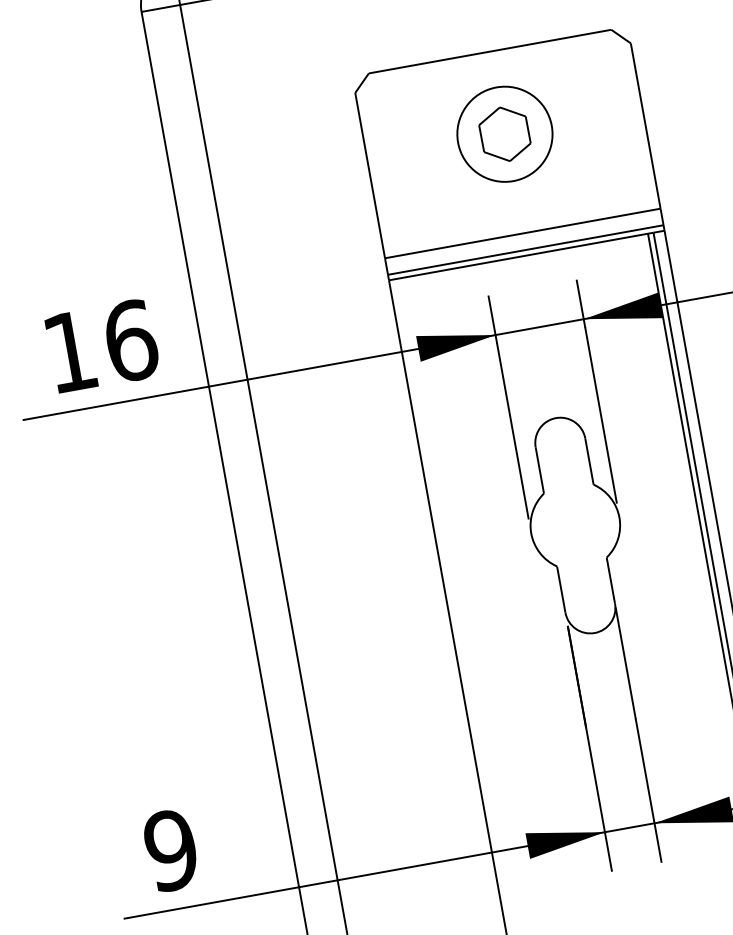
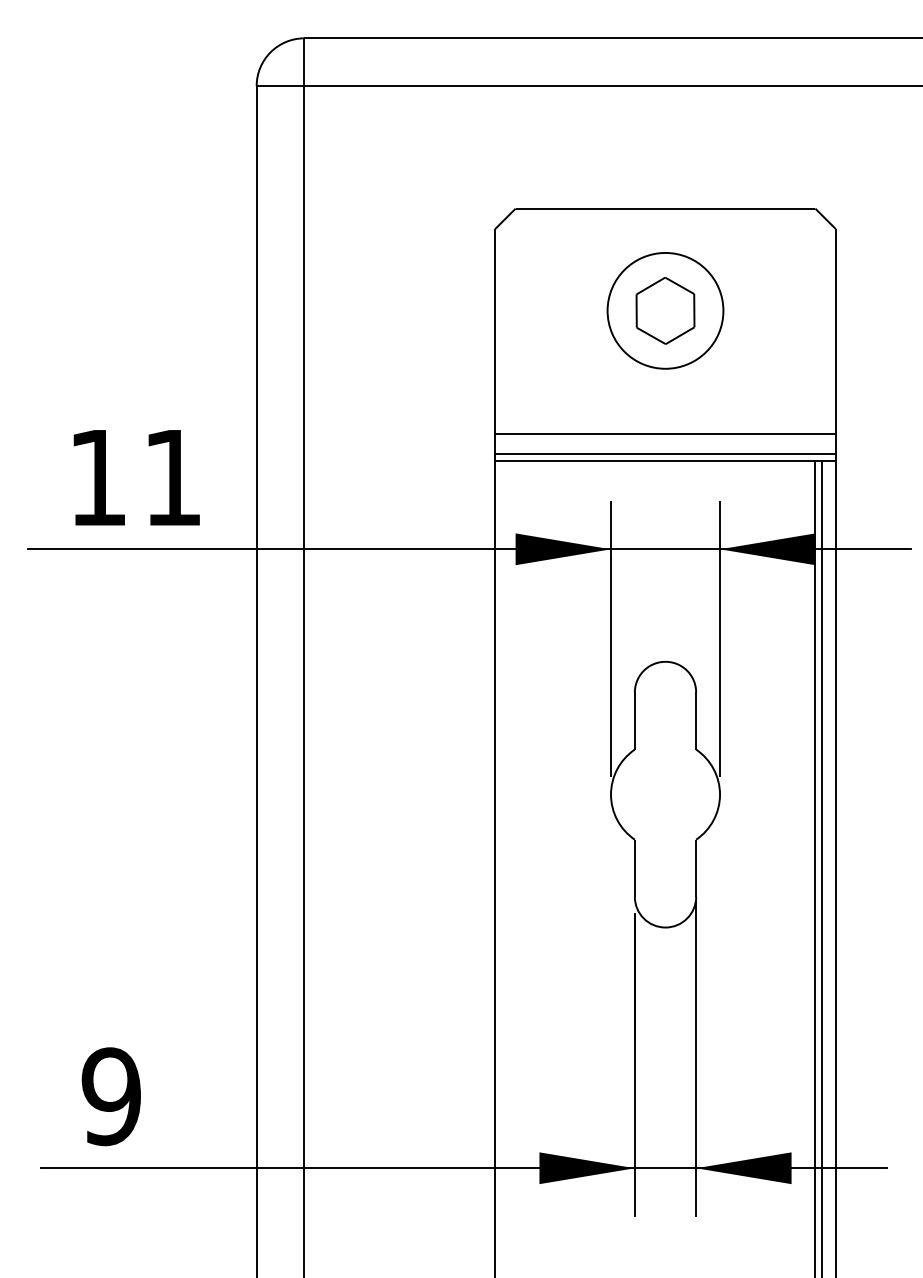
text: (131, 340) -> (173, 477), 16 -> 11

